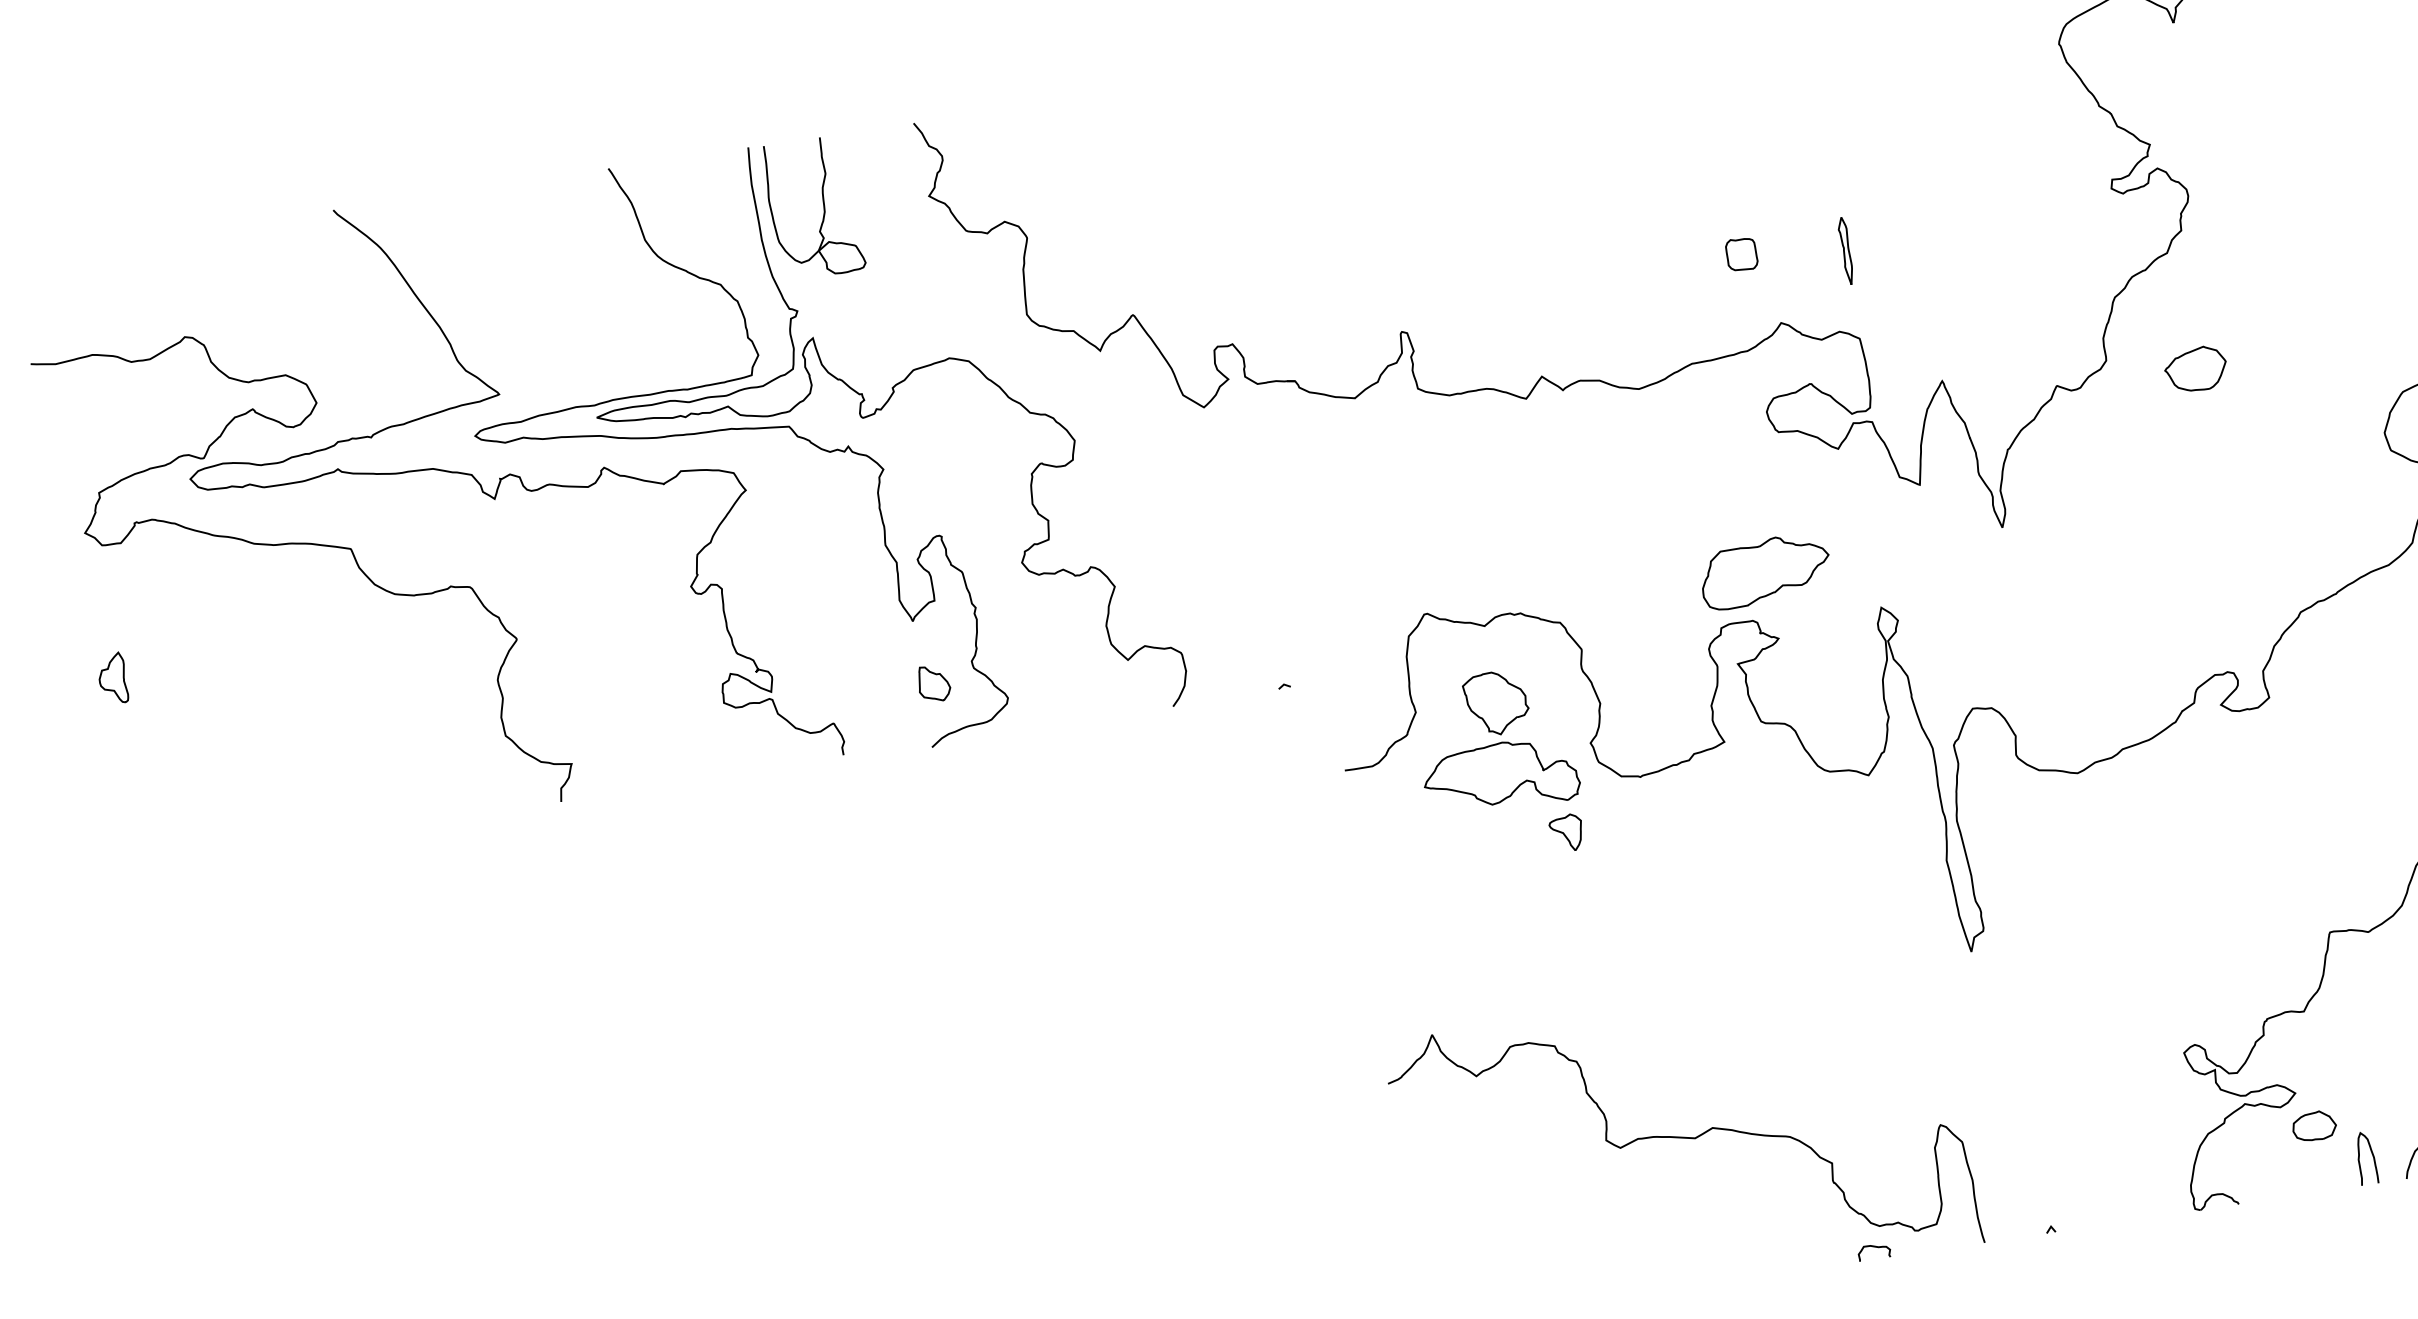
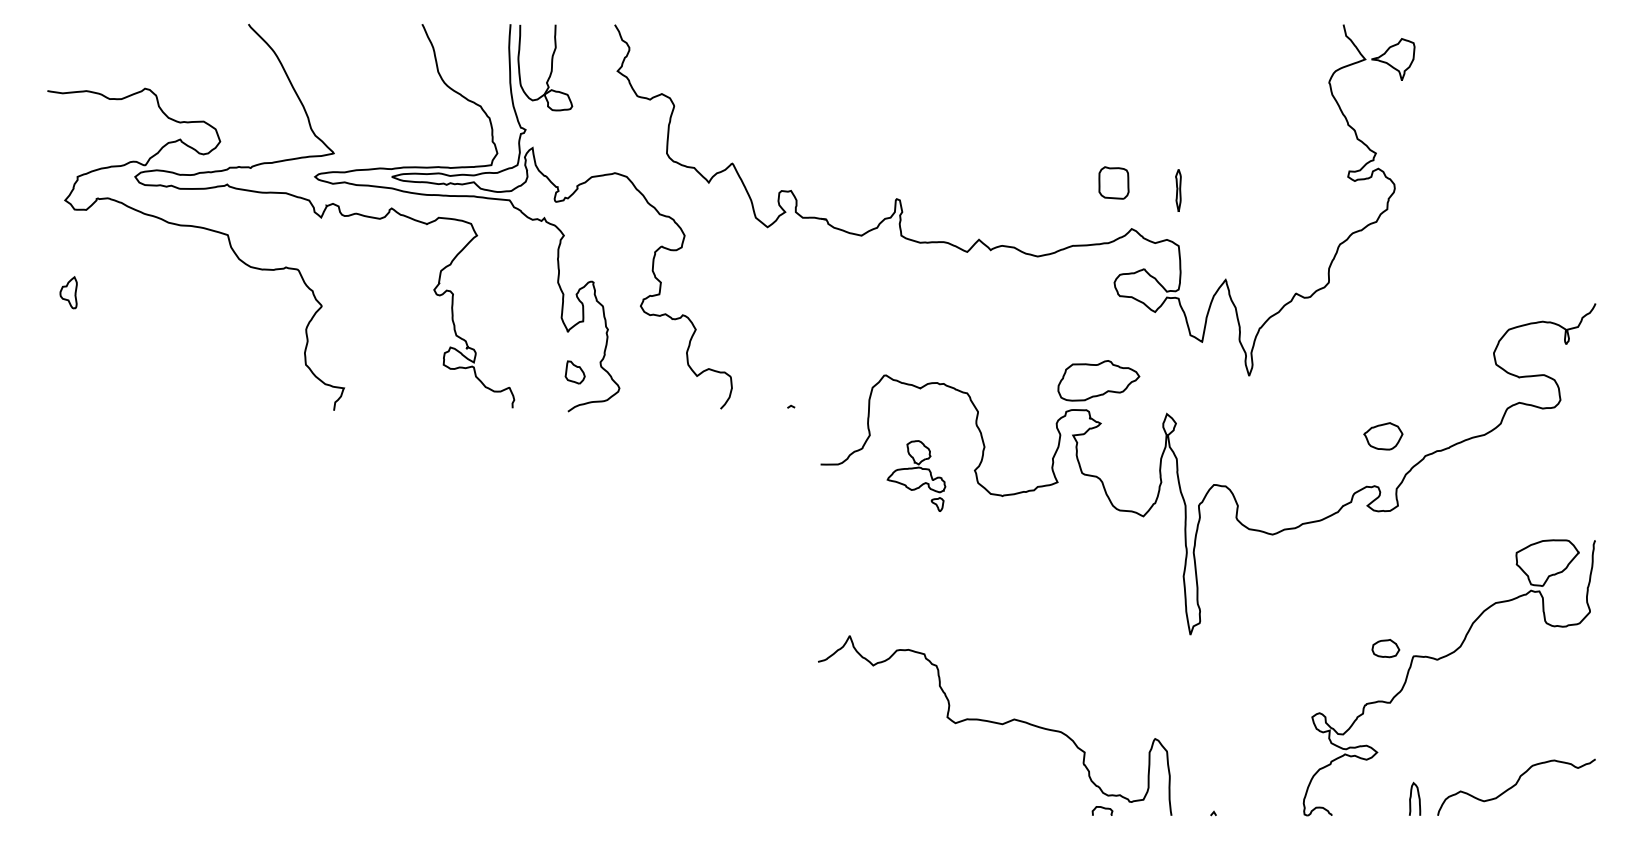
part: (1741, 253) -> (1113, 182), size x1.6
part: (2196, 369) -> (1383, 436), moved
part: (1499, 764) -> (916, 475), size x0.6
part: (2313, 1126) -> (1385, 648), moved

